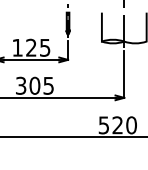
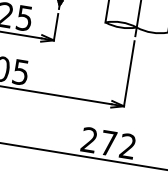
text: (117, 125) -> (108, 143), 520 -> 272

